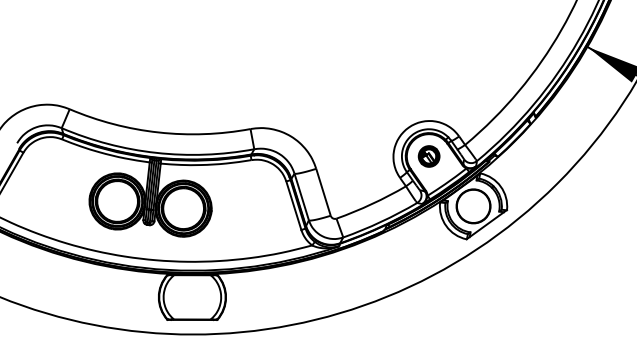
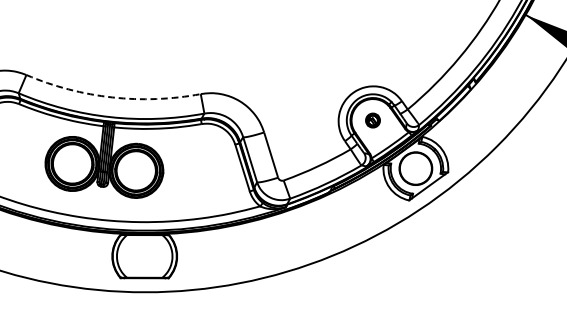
arc: (158, 132) -> (112, 97), solid -> dashed
part: (428, 156) -> (372, 120), size x0.7

